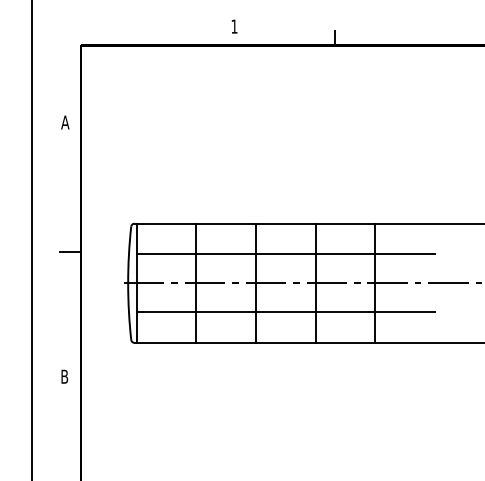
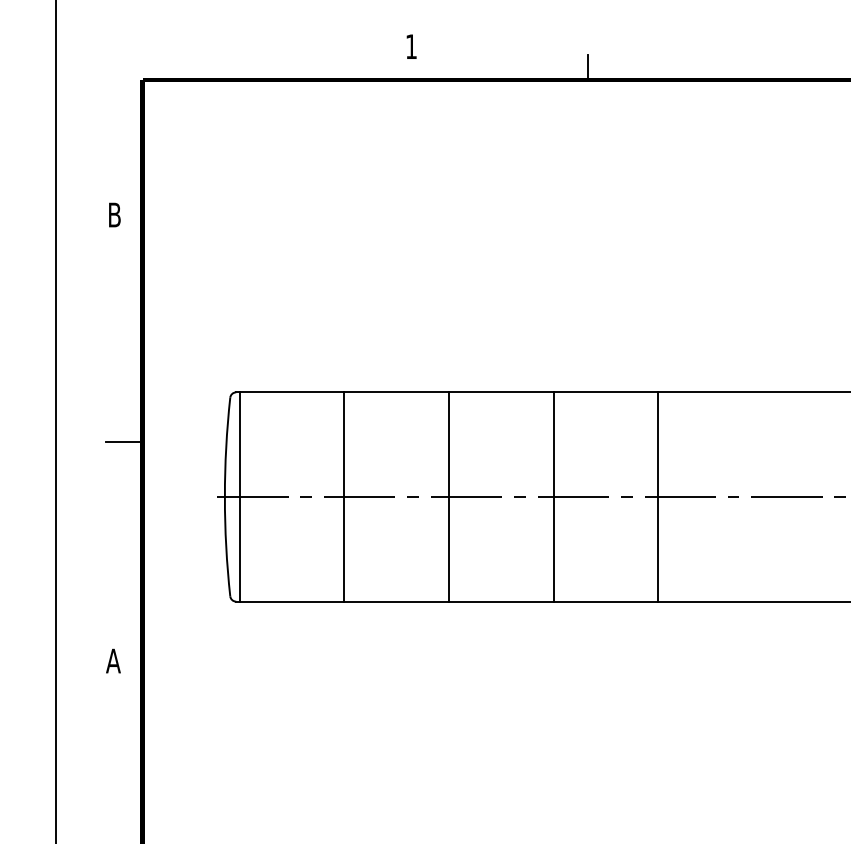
text: (65, 122) -> (114, 214), A -> B
line: (285, 254) -> (500, 446), removed
line: (285, 312) -> (500, 548), removed
text: (64, 376) -> (113, 660), B -> A

